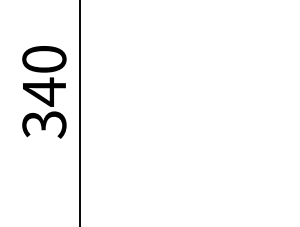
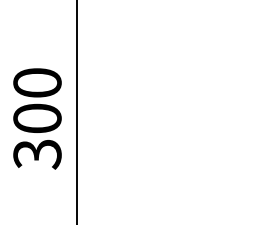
text: (44, 91) -> (37, 118), 340 -> 300

